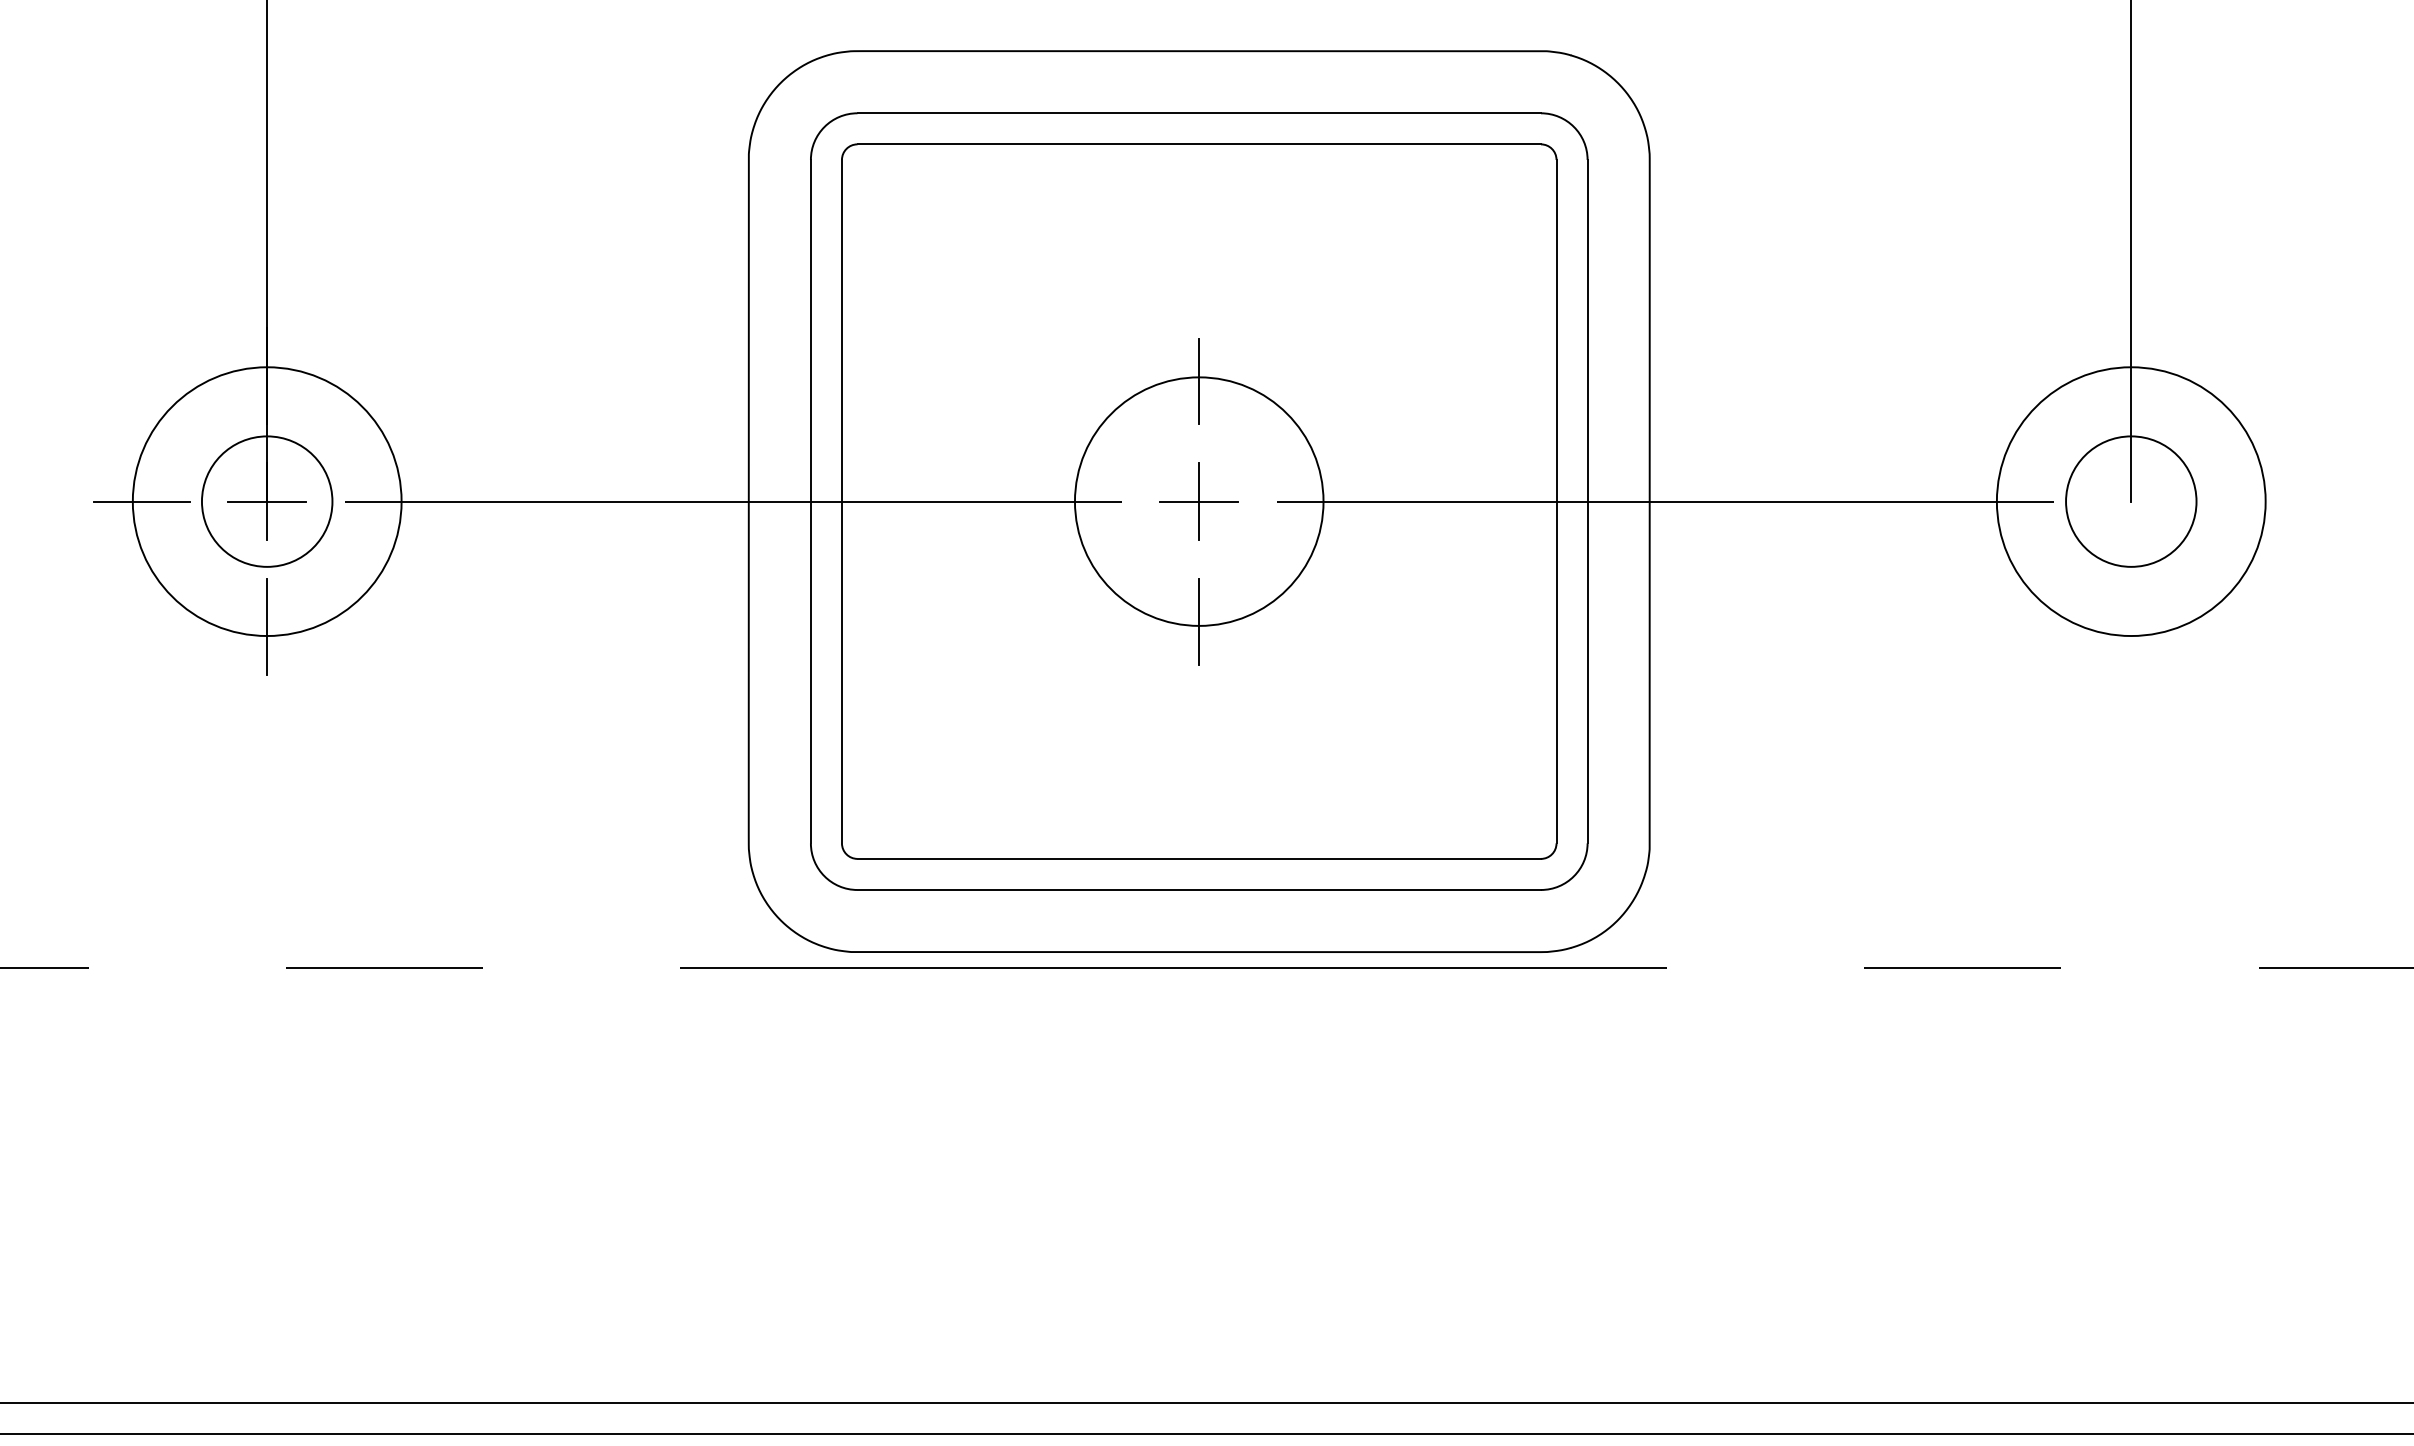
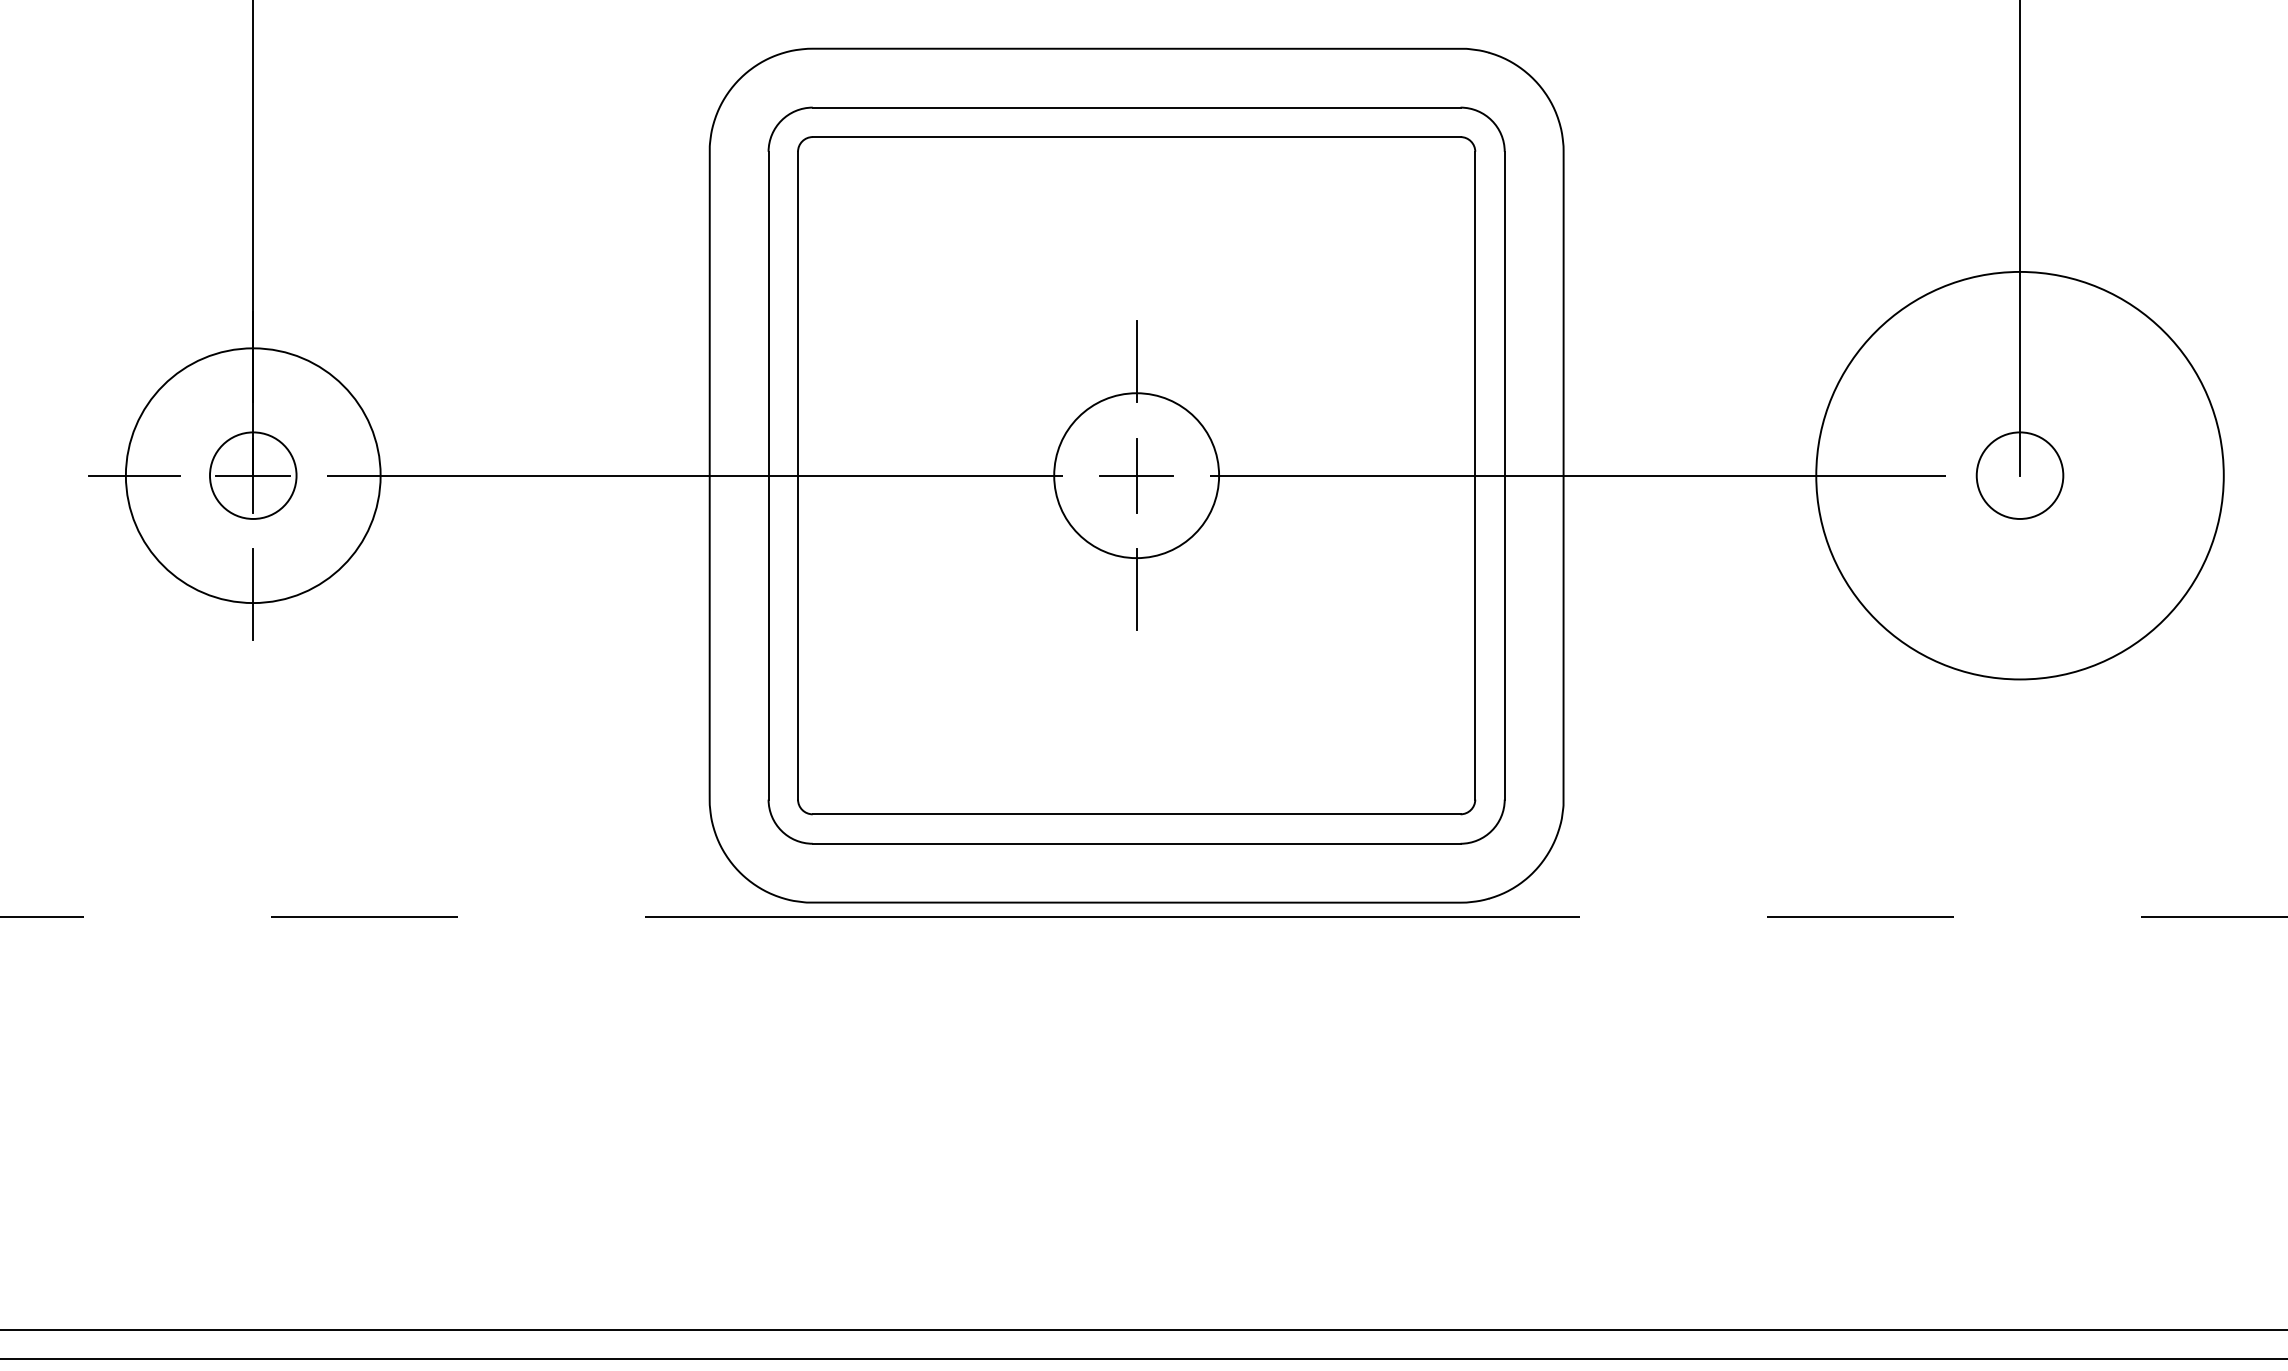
circle: (266, 501) -> (252, 475), size x0.7
circle: (1198, 501) -> (1135, 475), size x0.7
circle: (2130, 501) -> (2019, 475), size x1.6
circle: (2131, 501) -> (2020, 475), size x0.7

